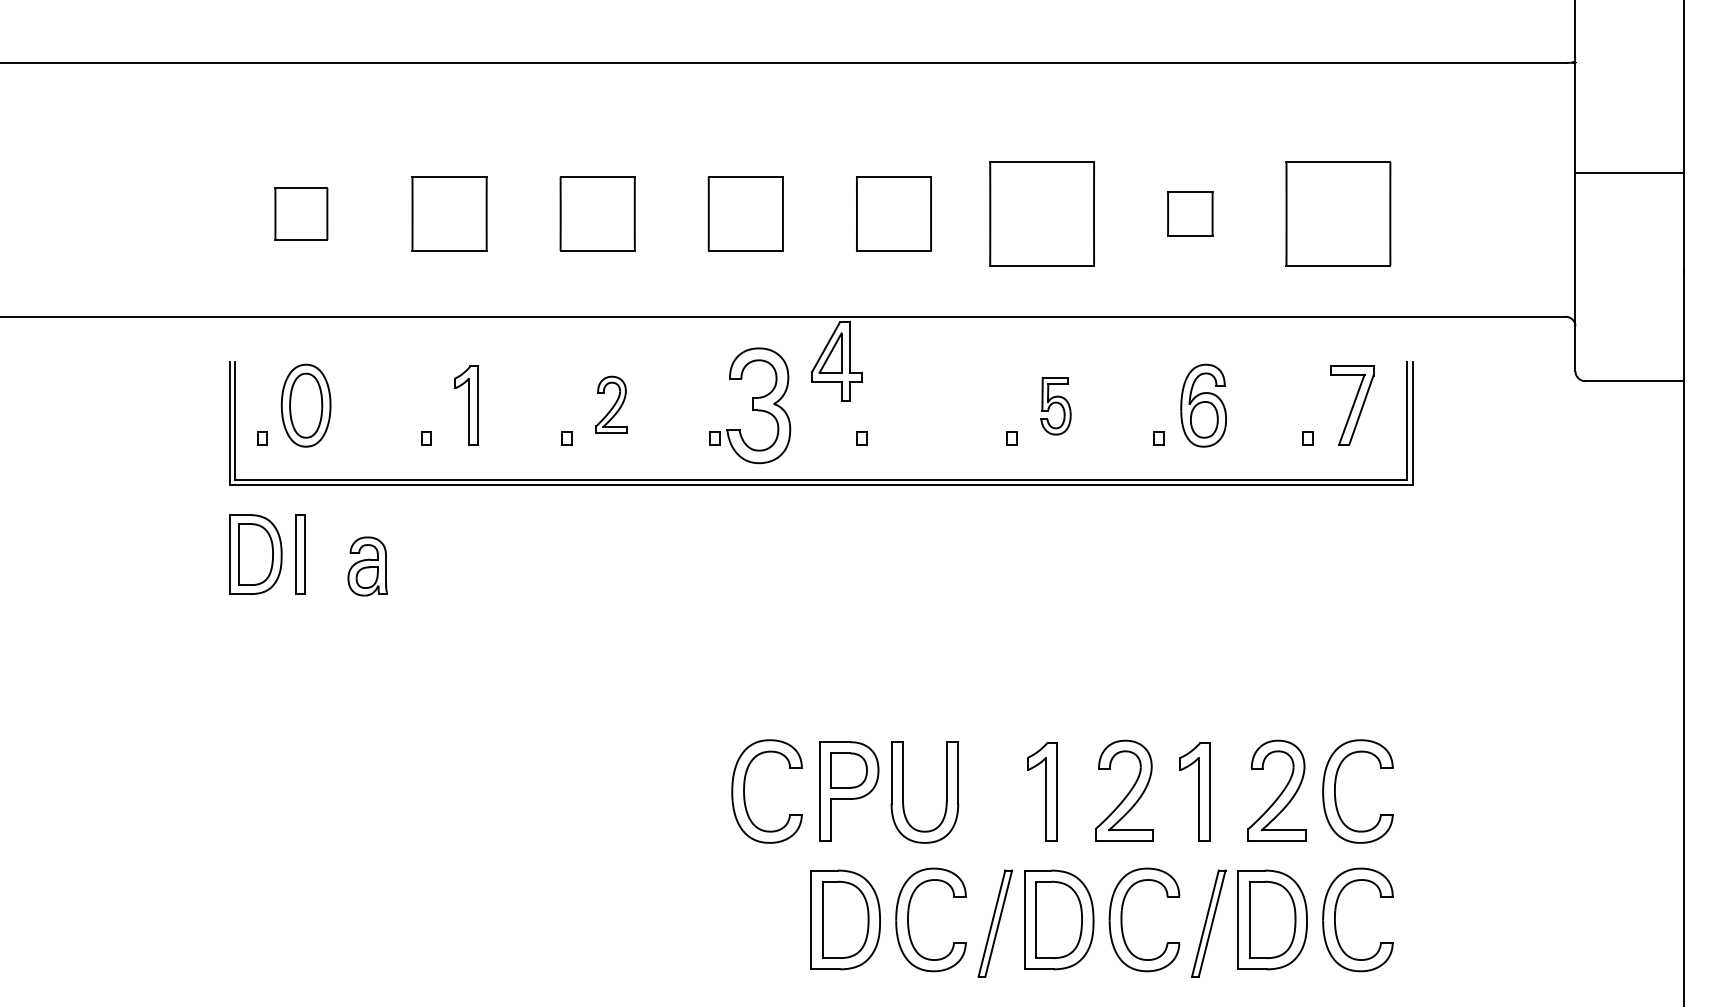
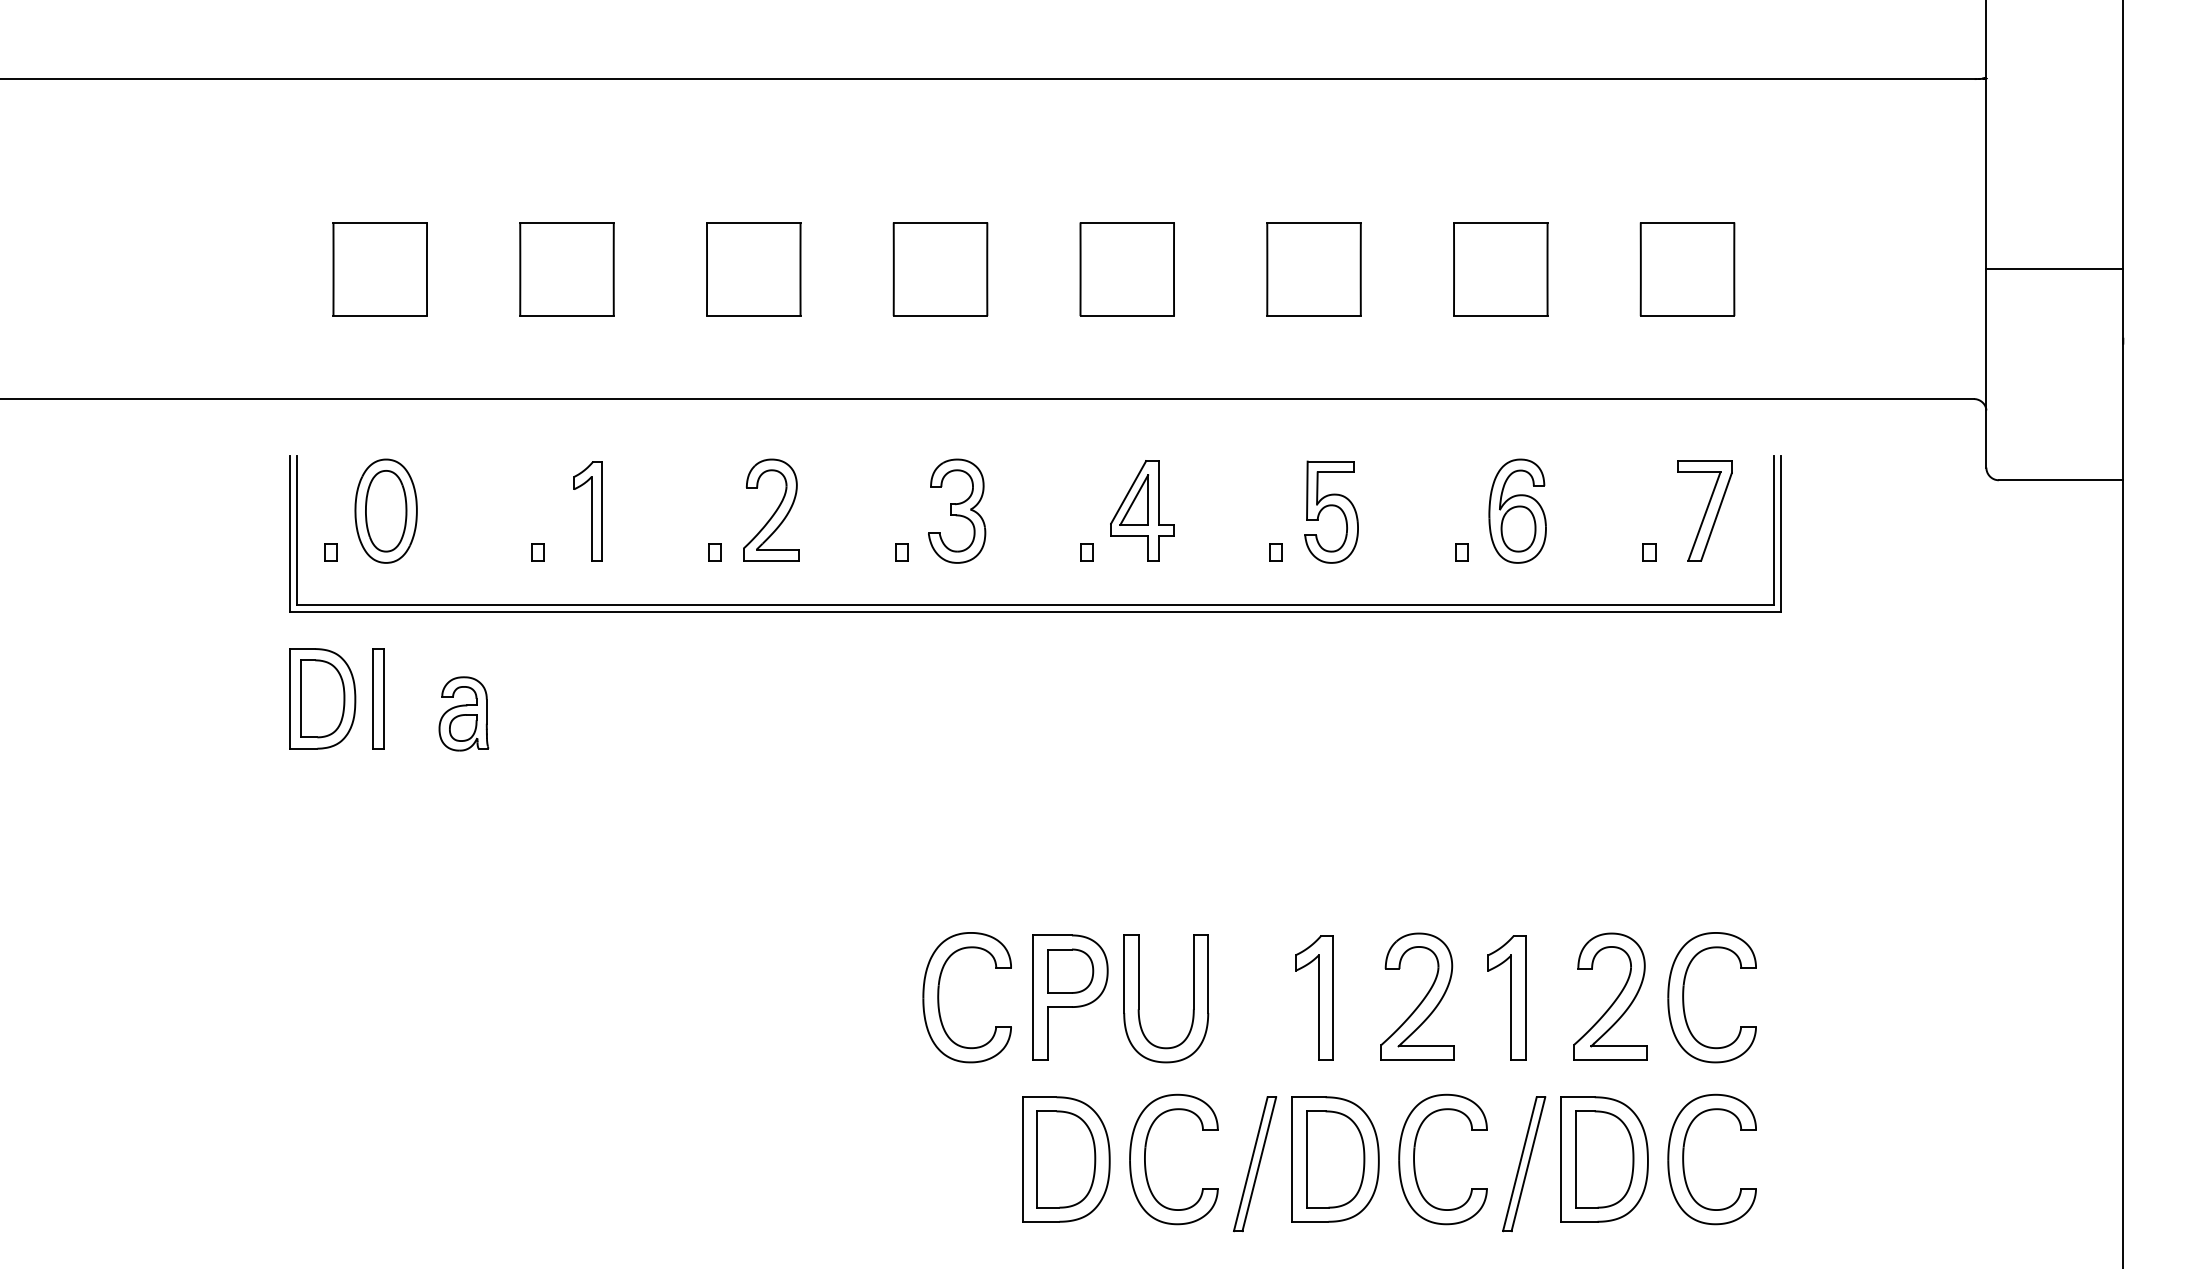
line: (1629, 172) -> (2054, 269), moved
part: (300, 213) -> (379, 269), size x1.43
part: (1041, 213) -> (1313, 269), size x0.71
part: (1190, 213) -> (1500, 269), size x1.67
part: (1338, 213) -> (1687, 269), size x0.71
part: (837, 361) -> (1142, 510), moved
part: (611, 404) -> (771, 509), size x1.43
part: (759, 405) -> (957, 510), size x0.71
part: (1055, 405) -> (1331, 511), size x1.43

